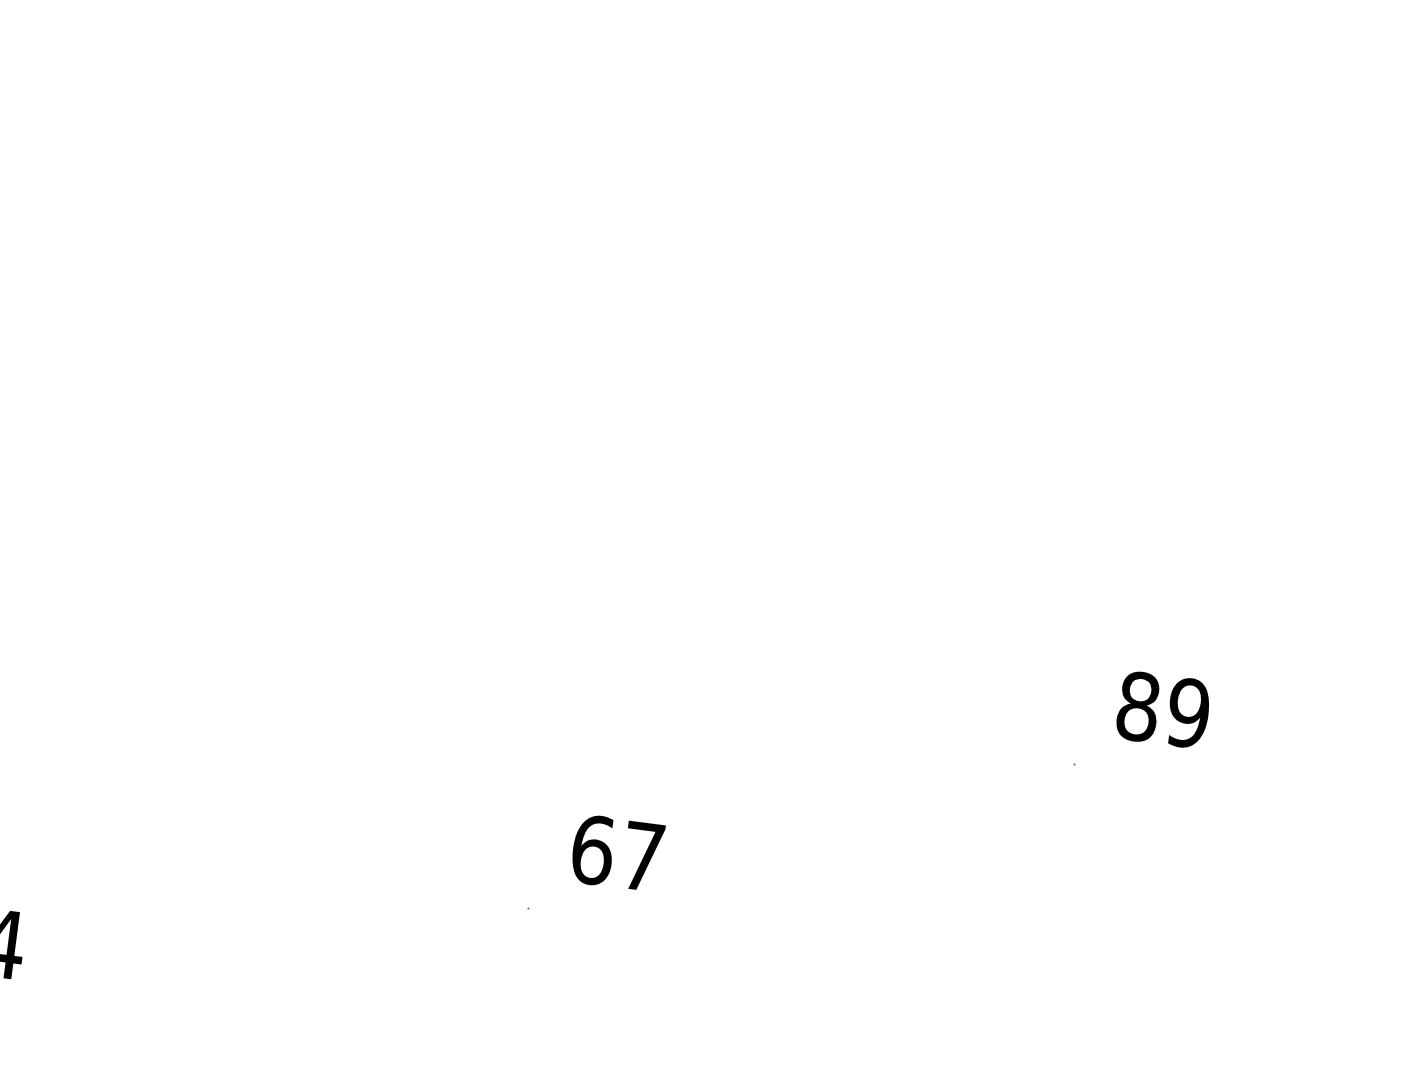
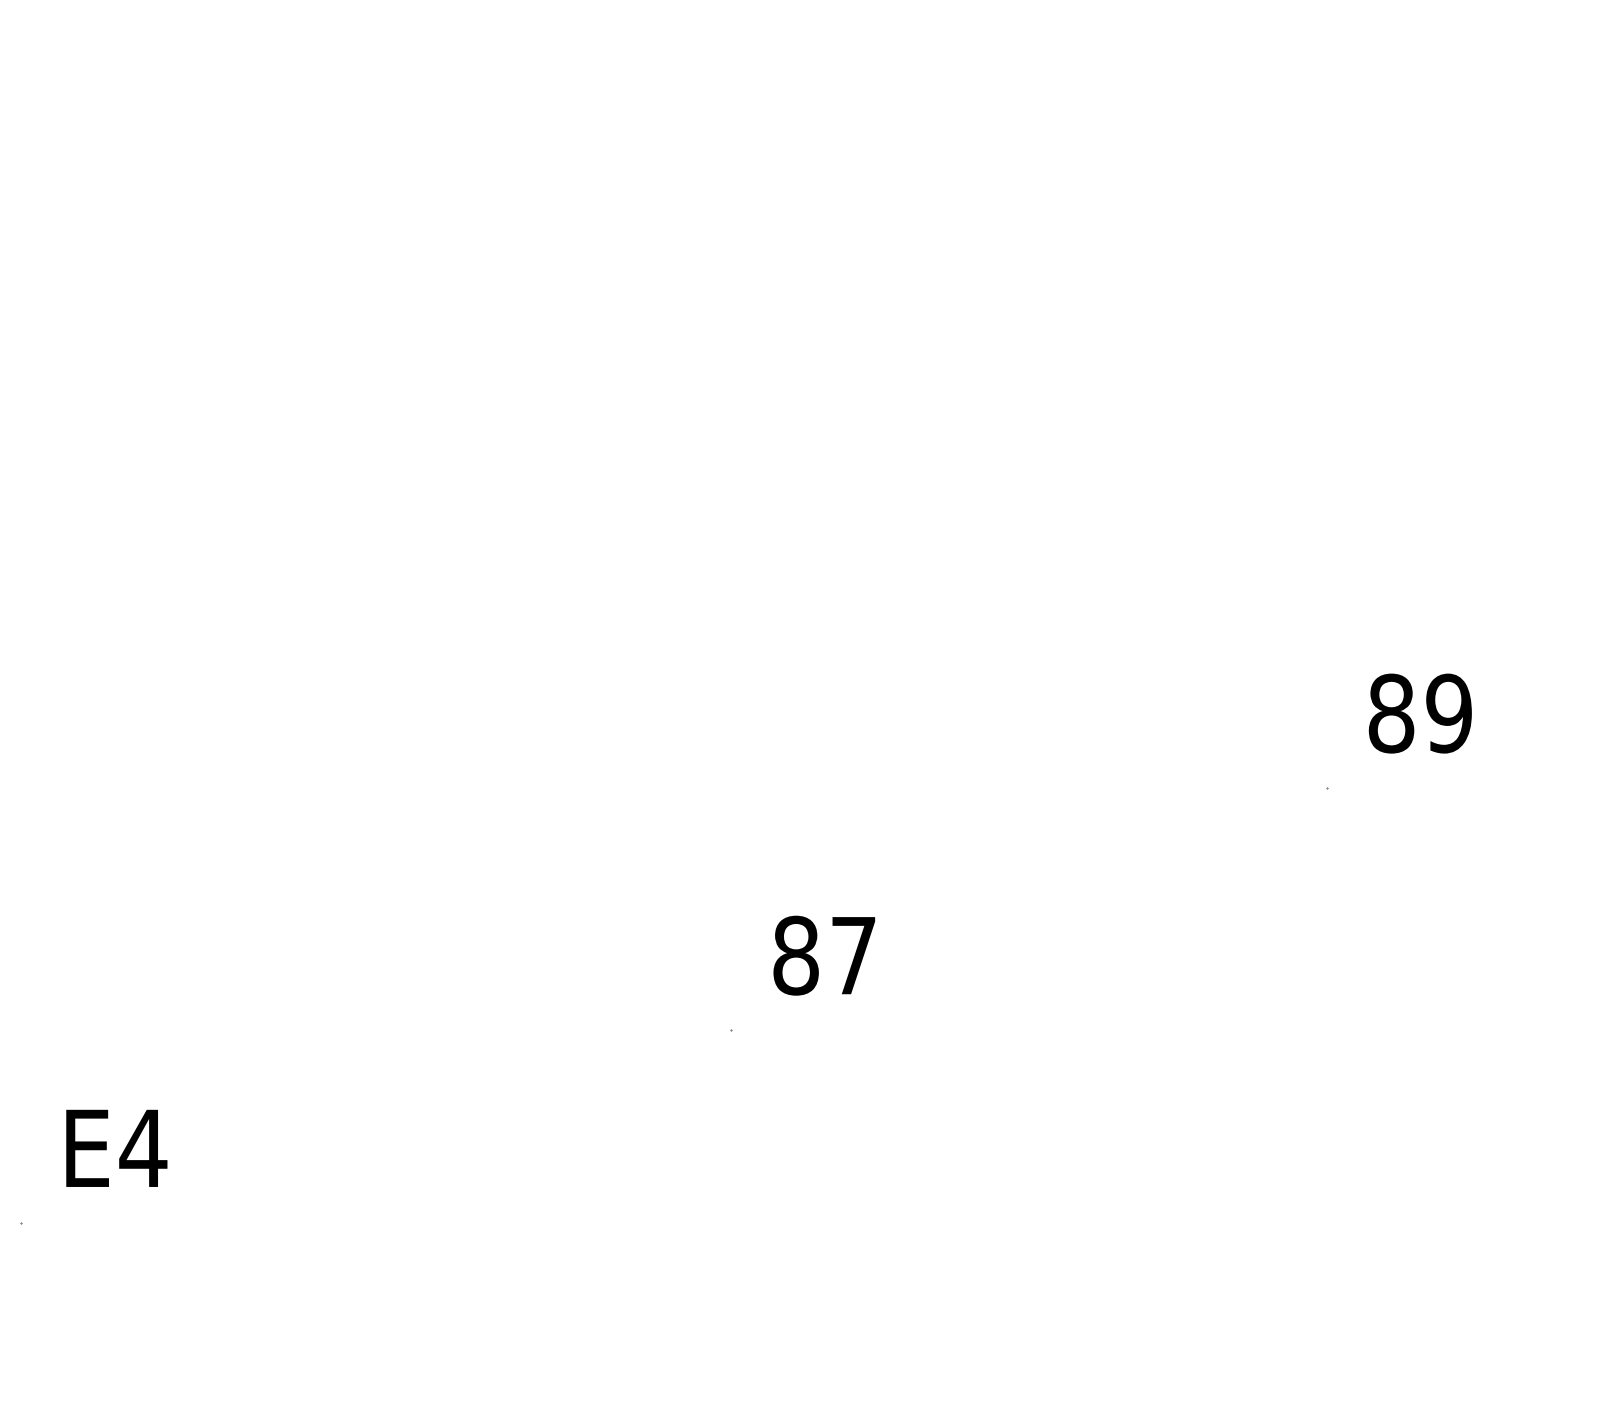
text: (593, 849) -> (796, 955), 67 -> 87

